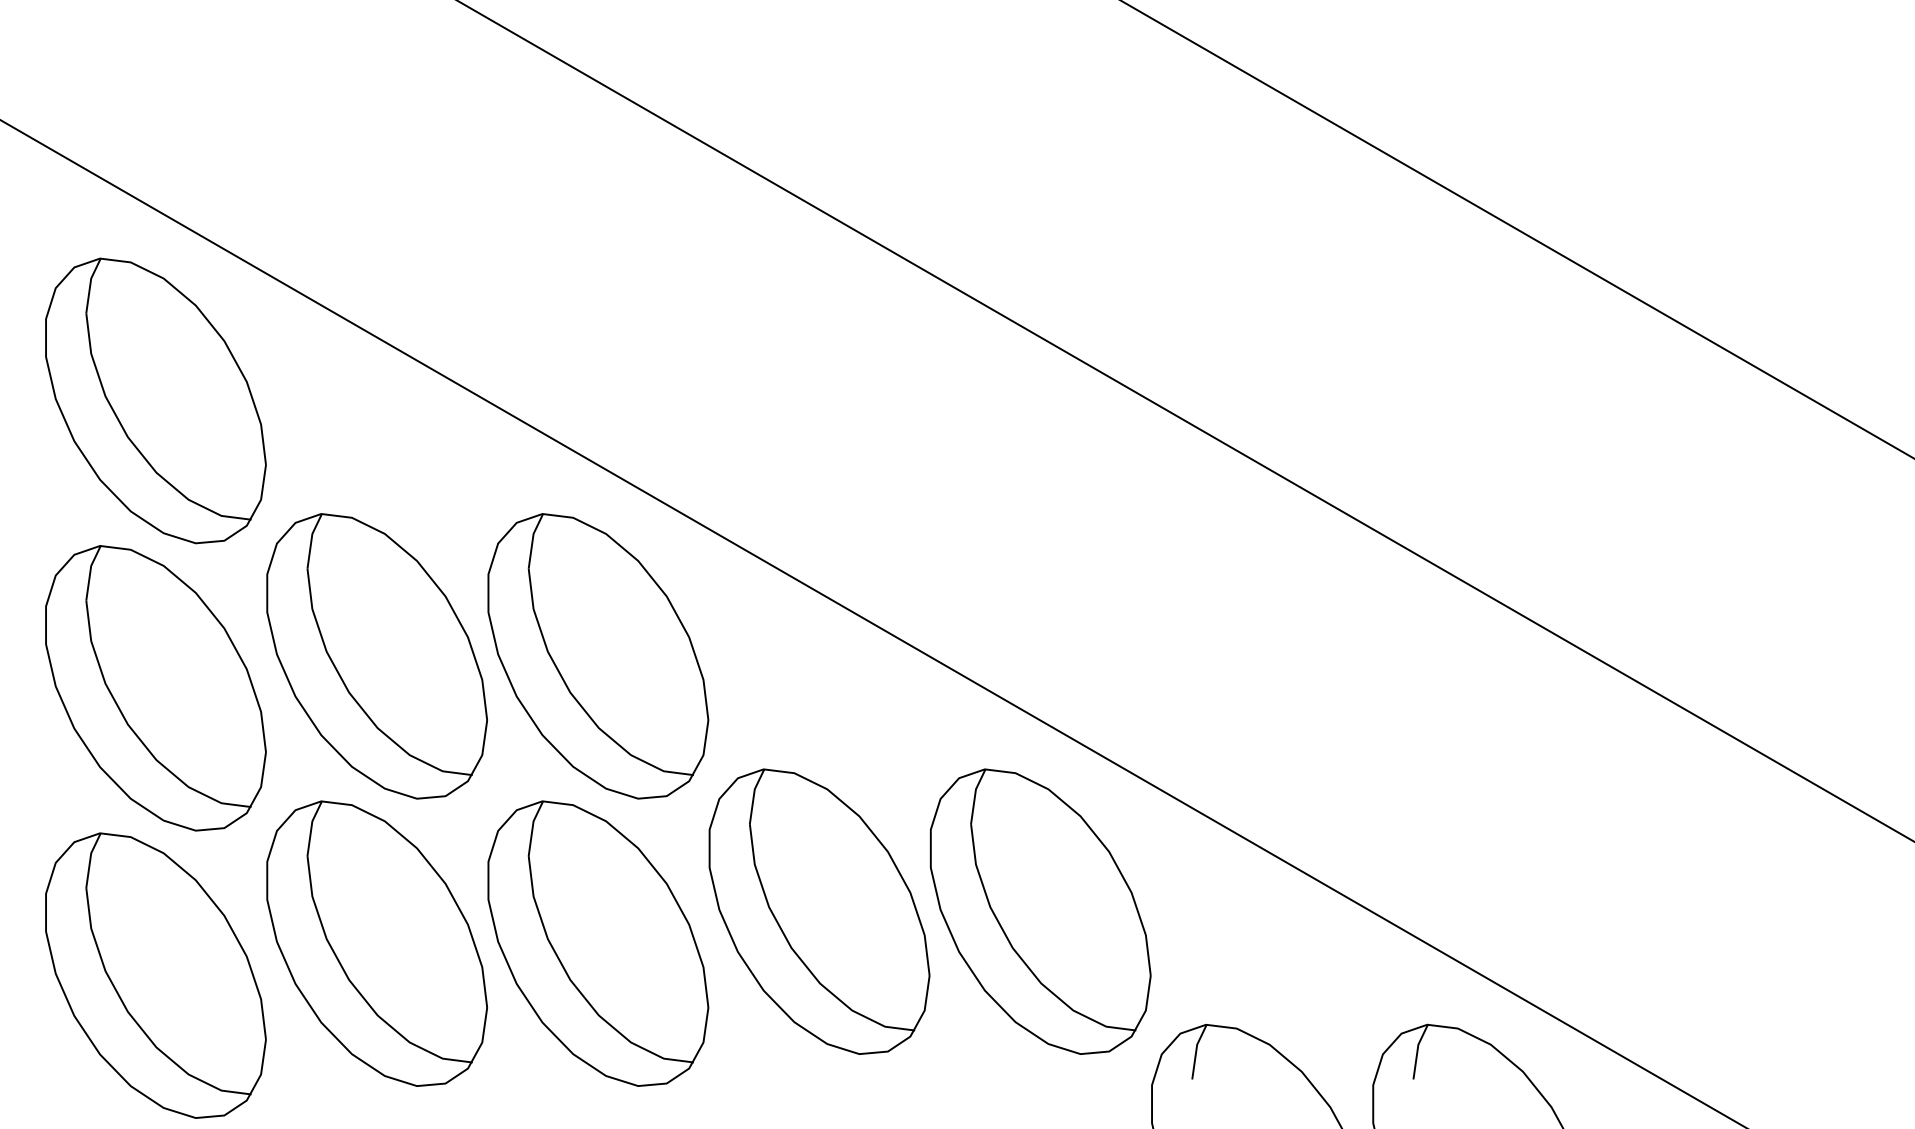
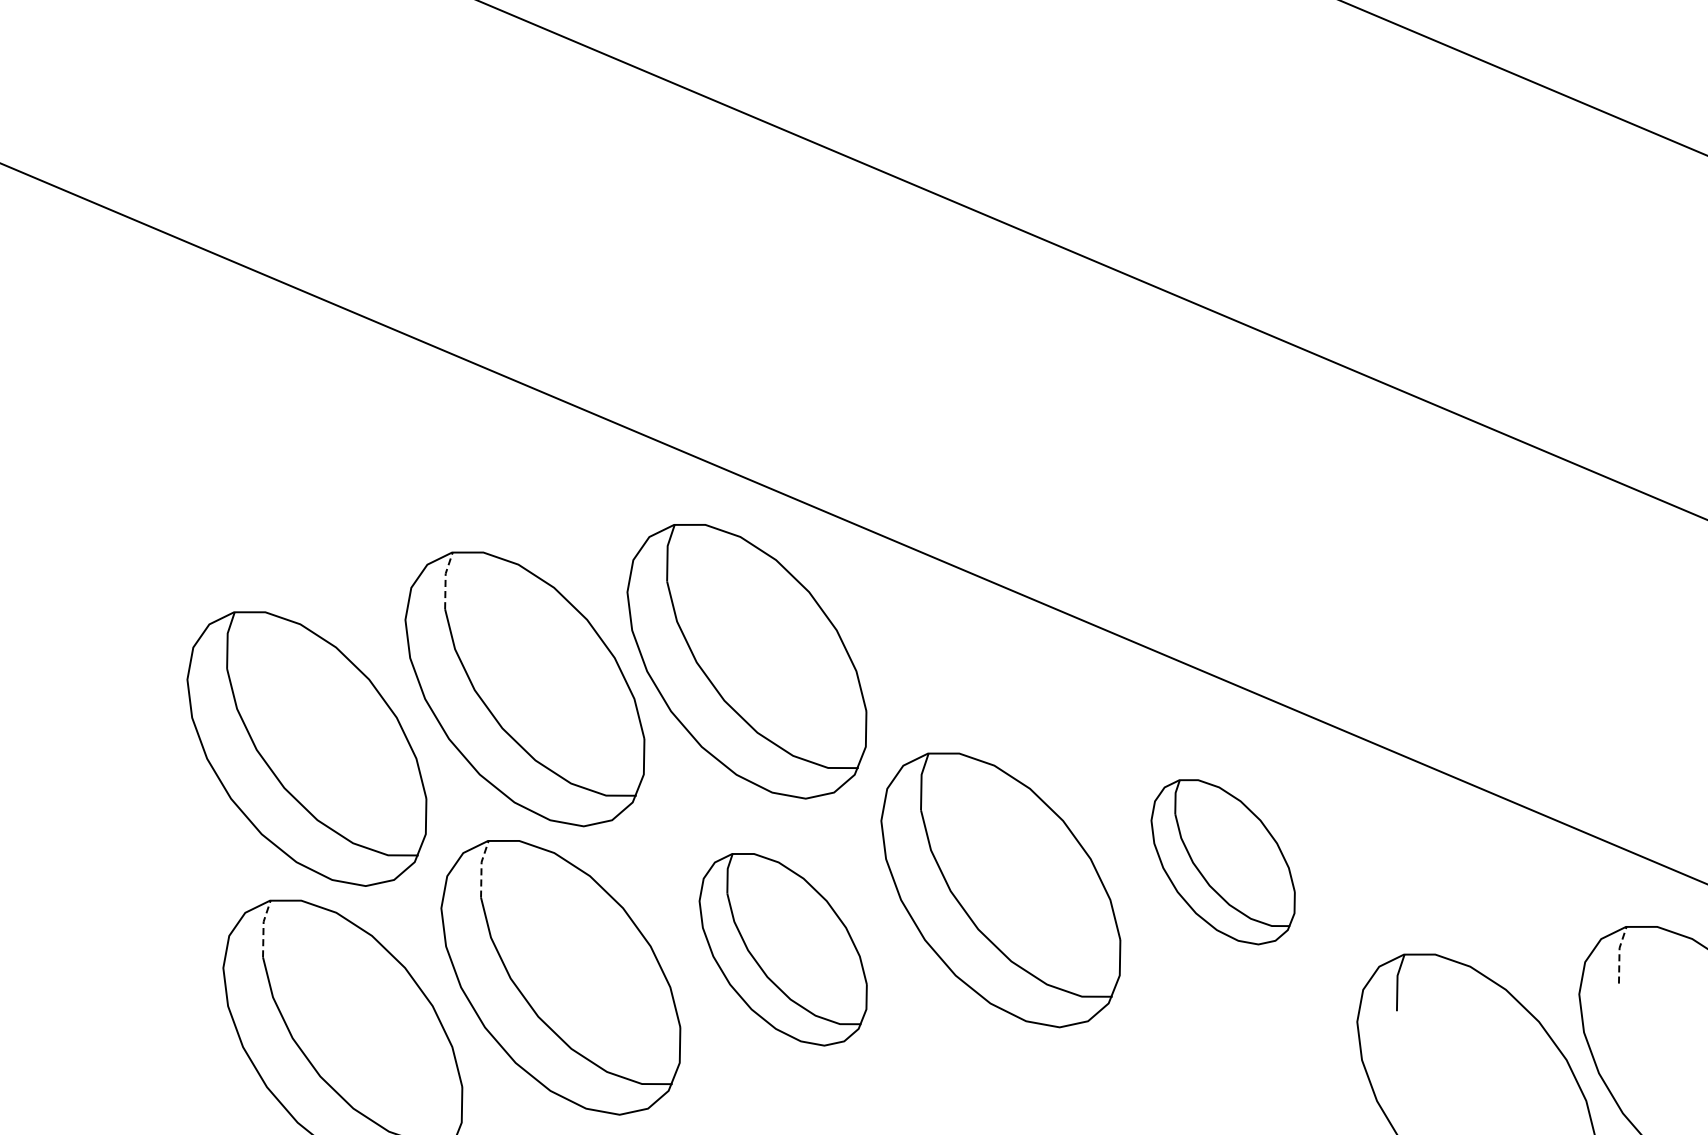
part: (155, 400) -> (271, 459), removed
line: (311, 539) -> (445, 579), solid -> dashed
line: (311, 827) -> (481, 868), solid -> dashed
line: (90, 859) -> (263, 928), solid -> dashed
part: (1040, 911) -> (1223, 861), size x0.6
part: (598, 943) -> (784, 948), size x0.7
line: (1417, 1050) -> (1619, 953), solid -> dashed

